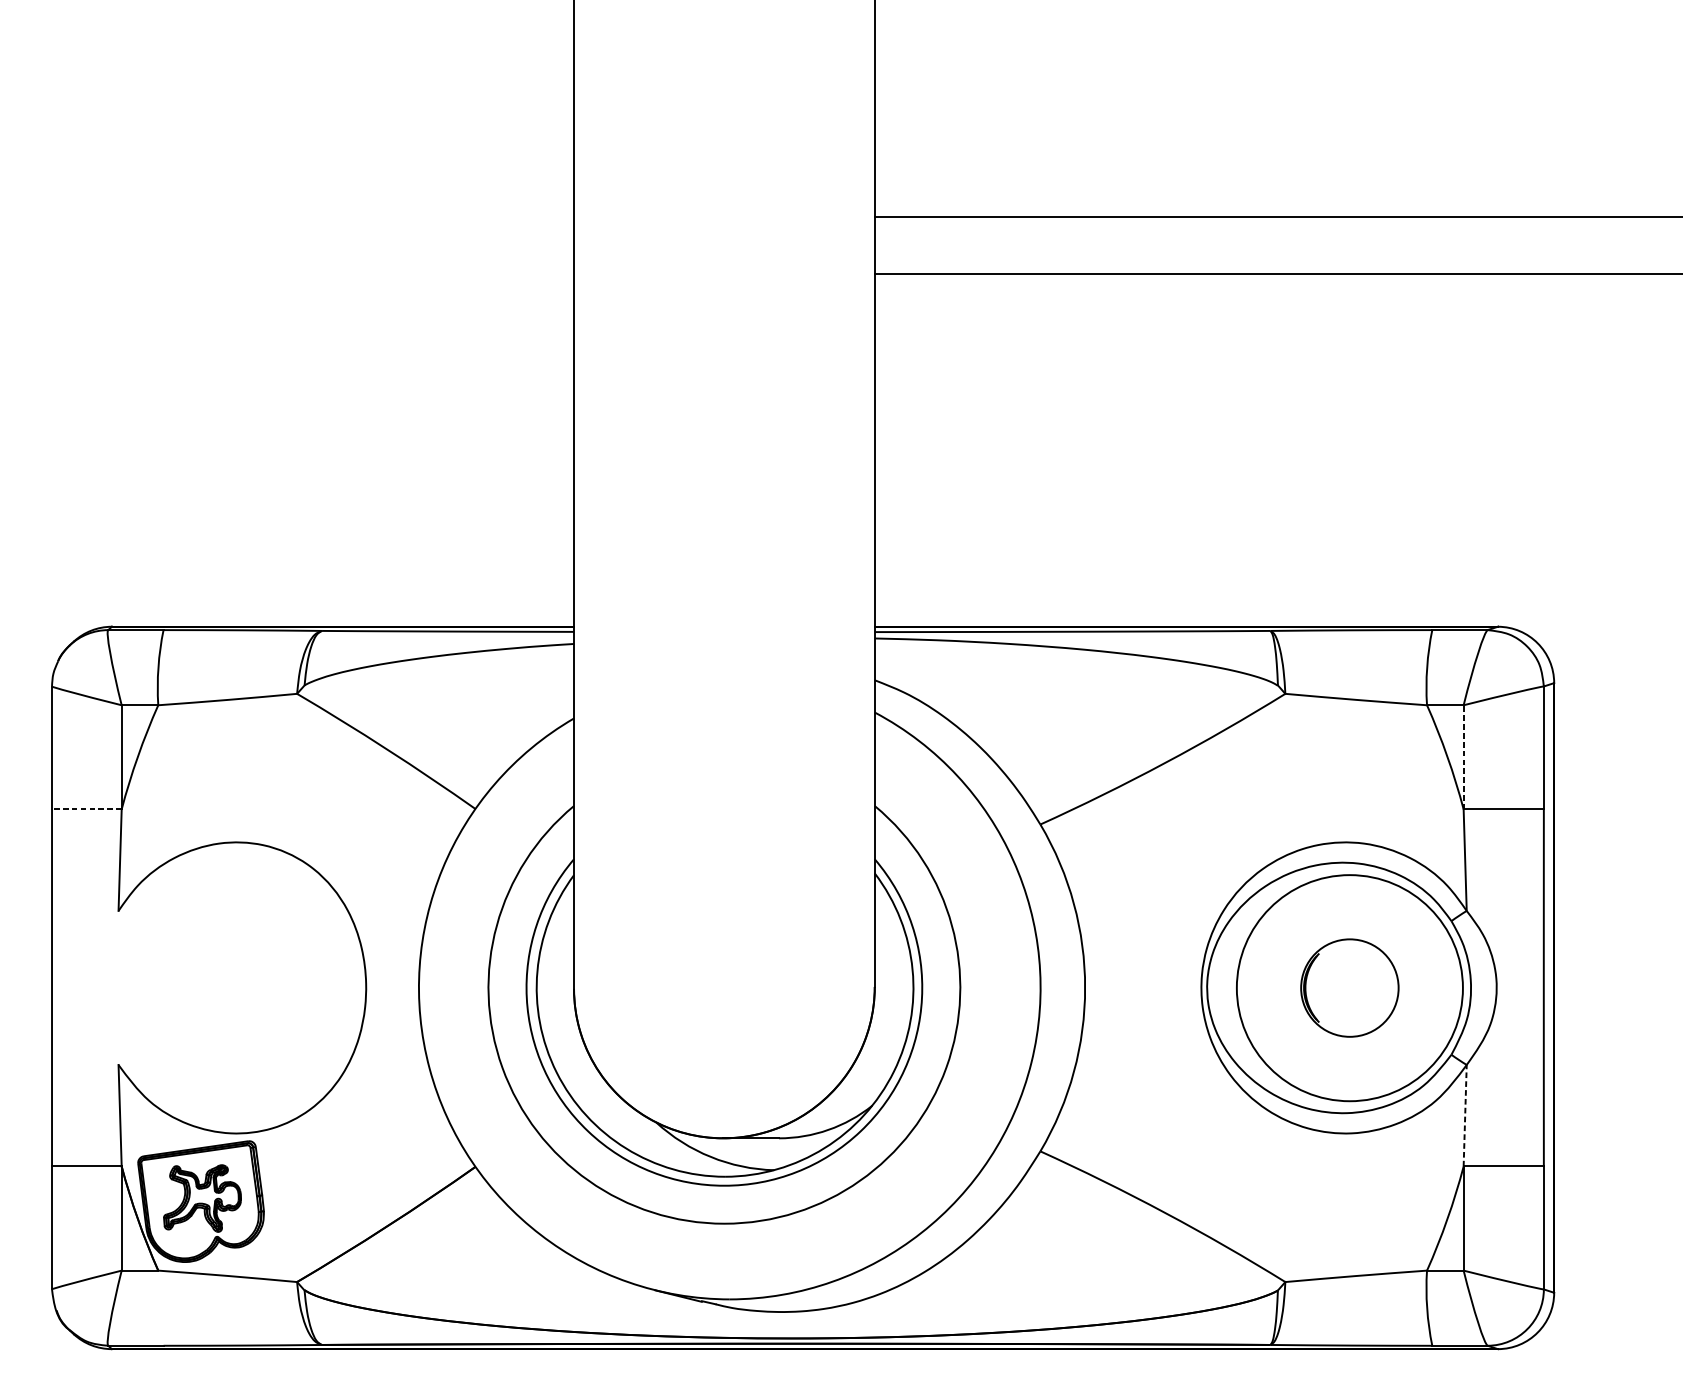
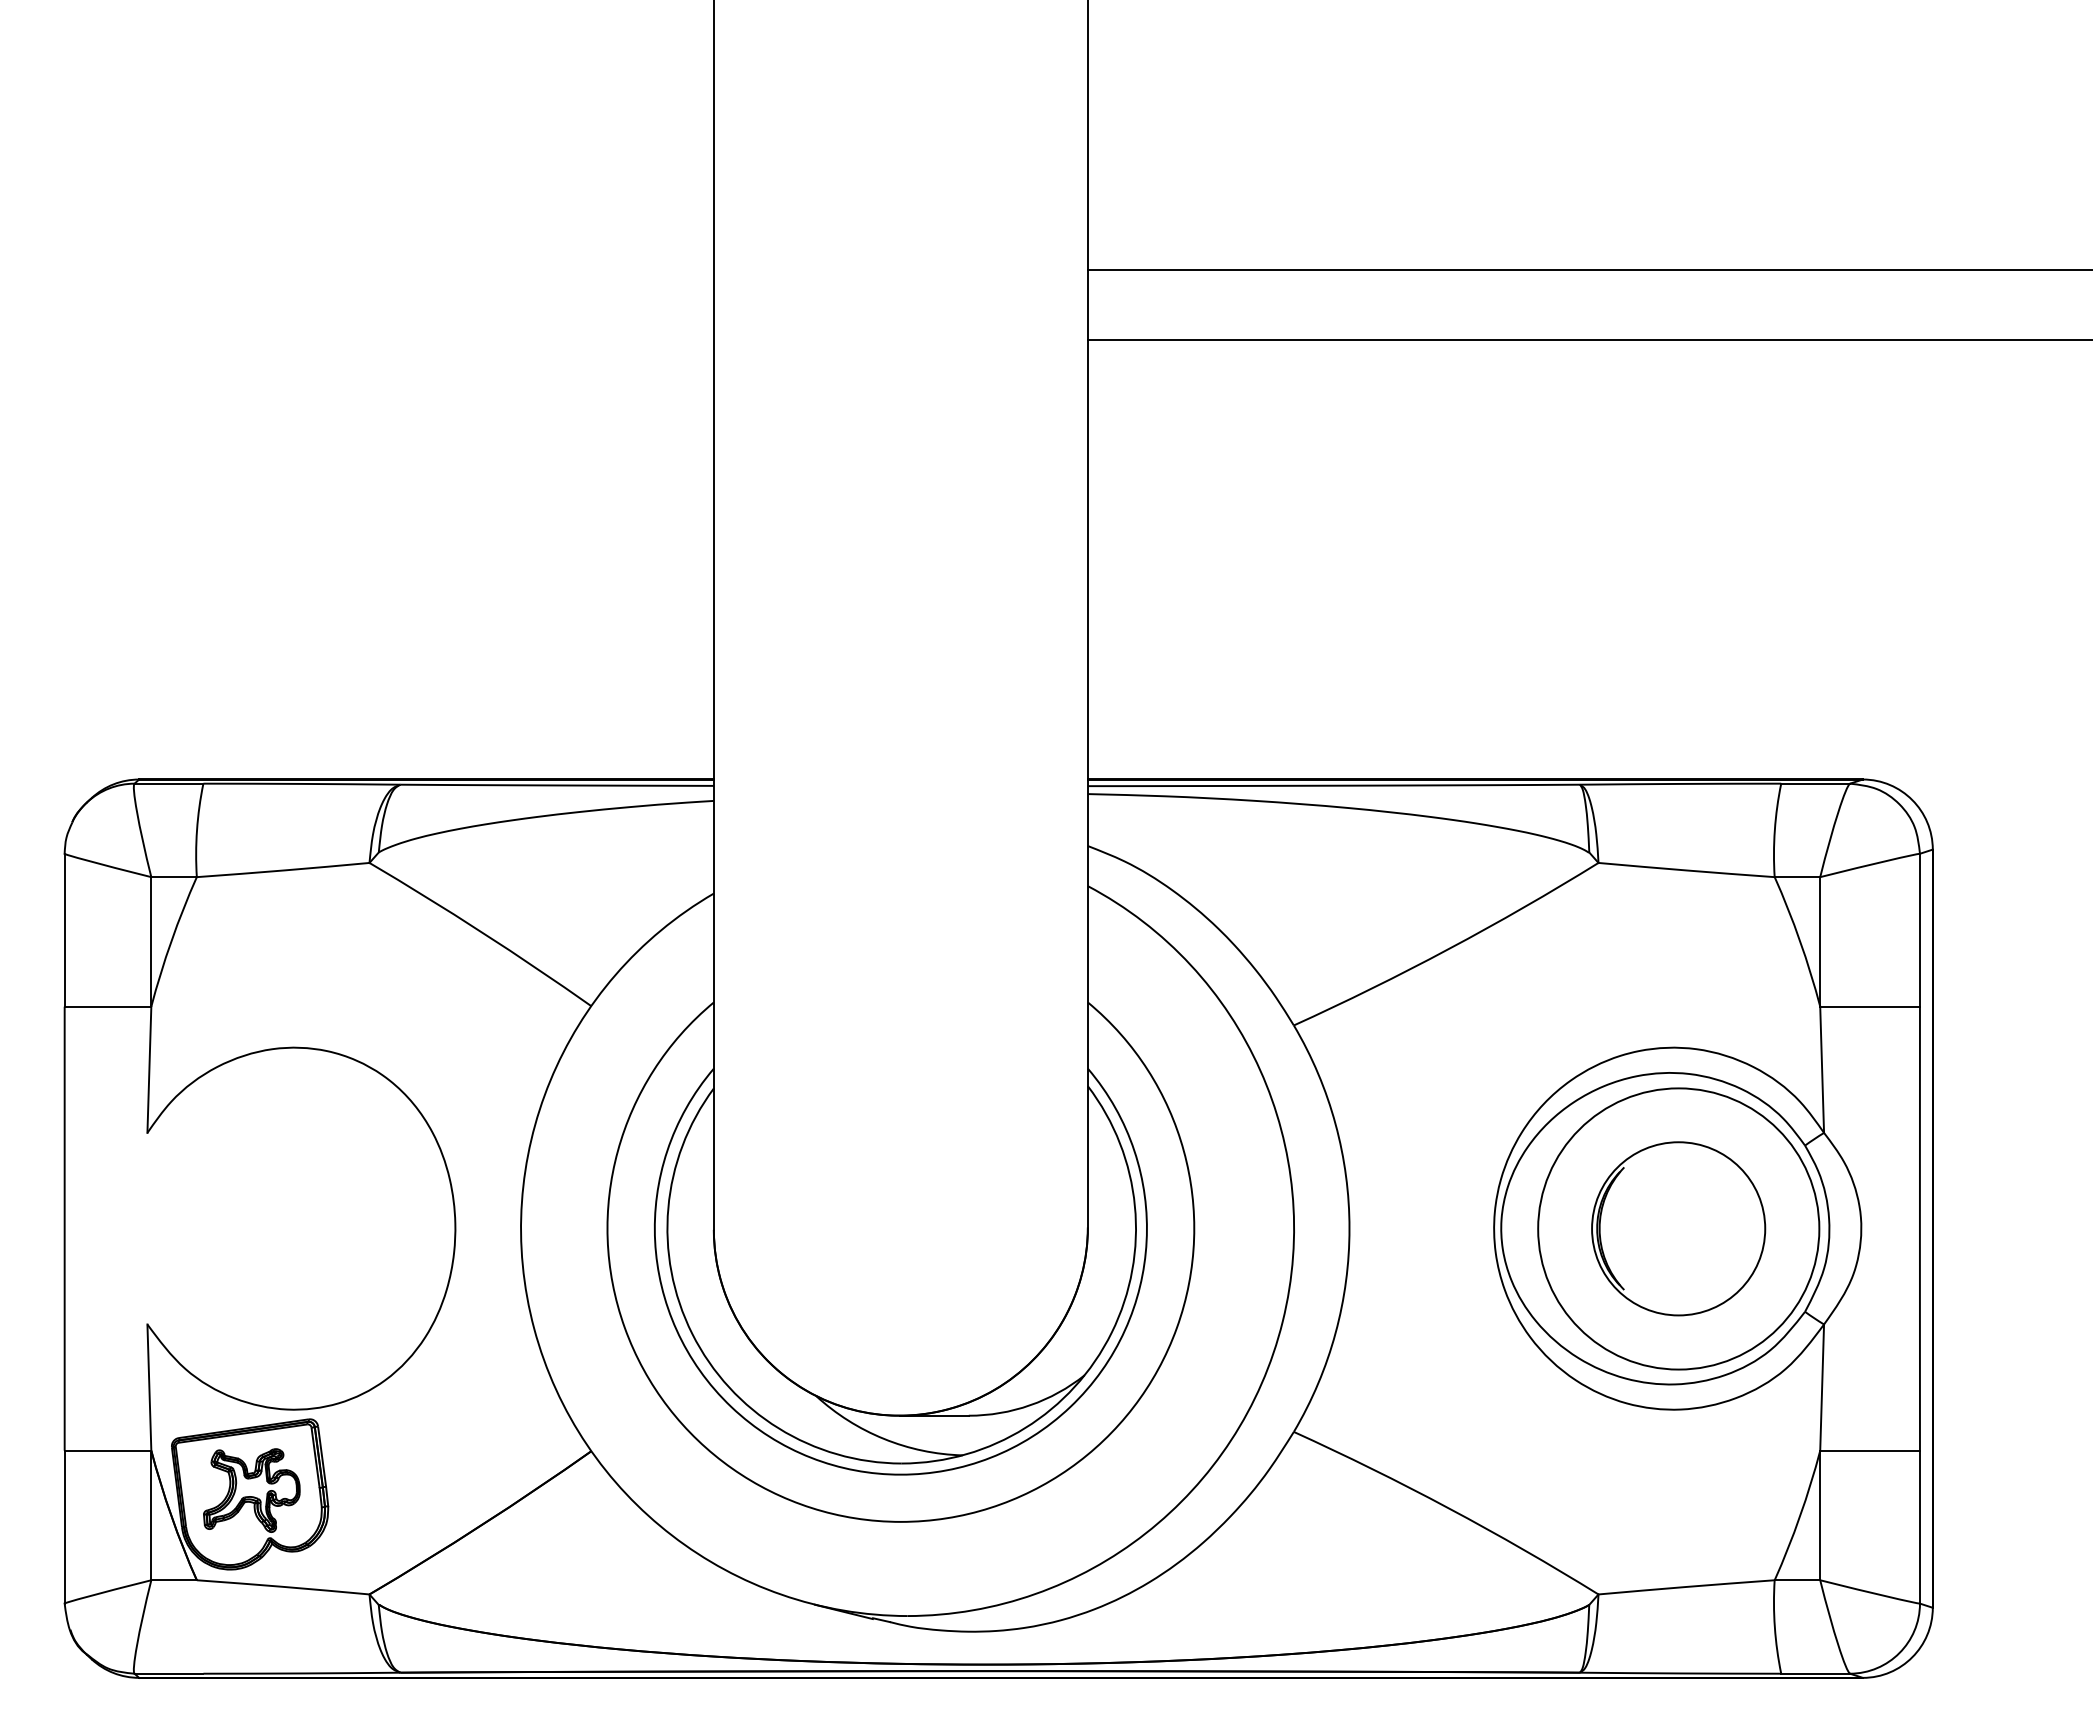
line: (1463, 757) -> (1820, 941), dashed -> solid
line: (86, 809) -> (107, 1006), dashed -> solid
part: (1349, 987) -> (1678, 1228), size x1.43
line: (1465, 1115) -> (1822, 1387), dashed -> solid

